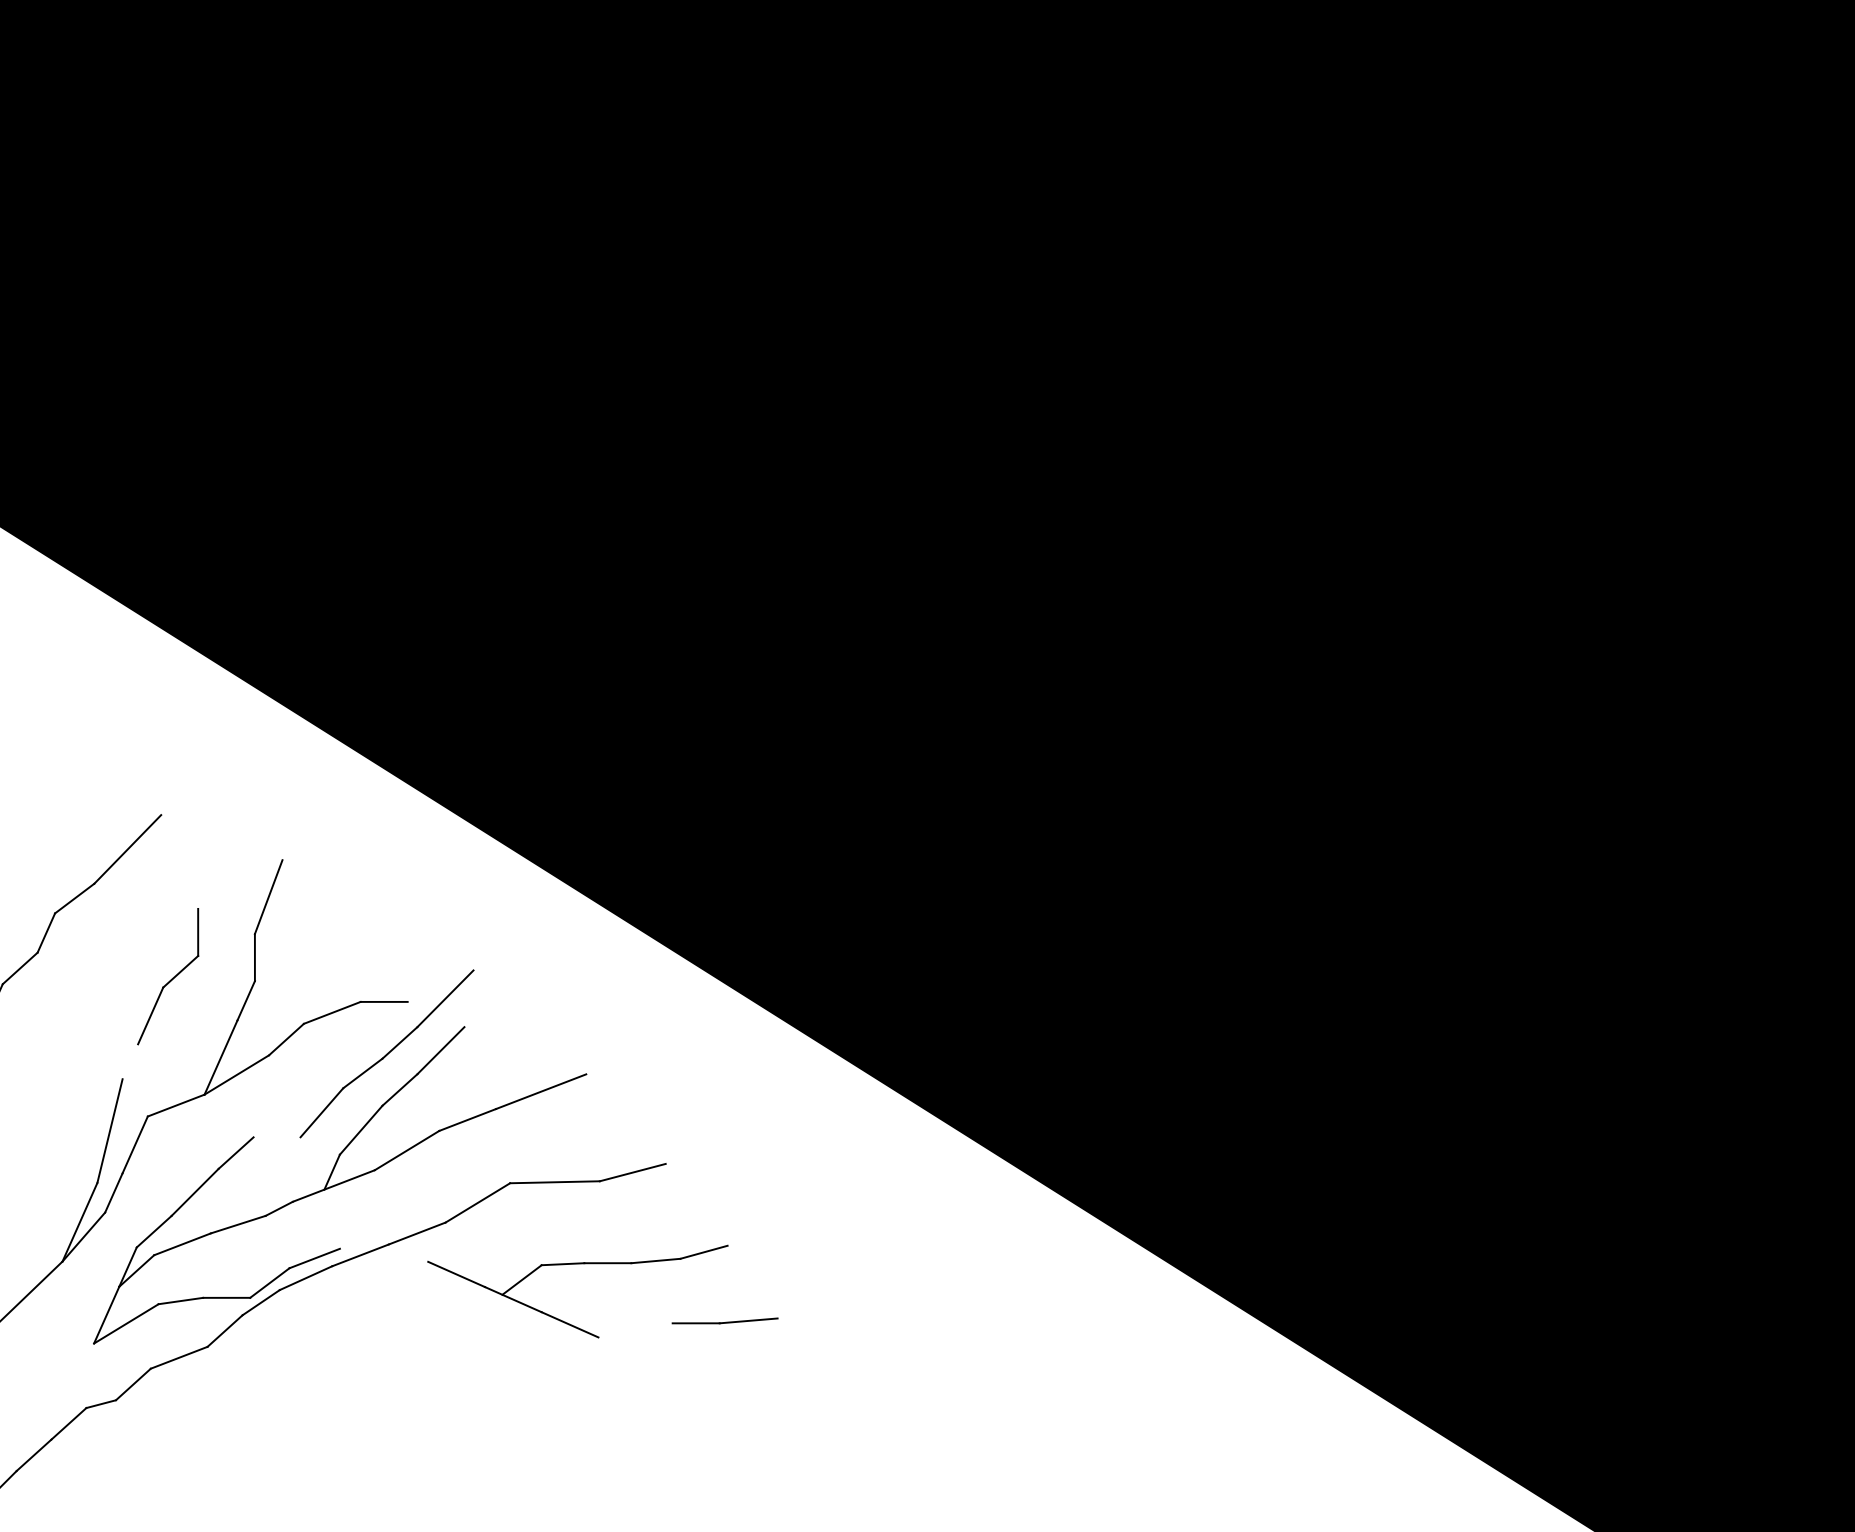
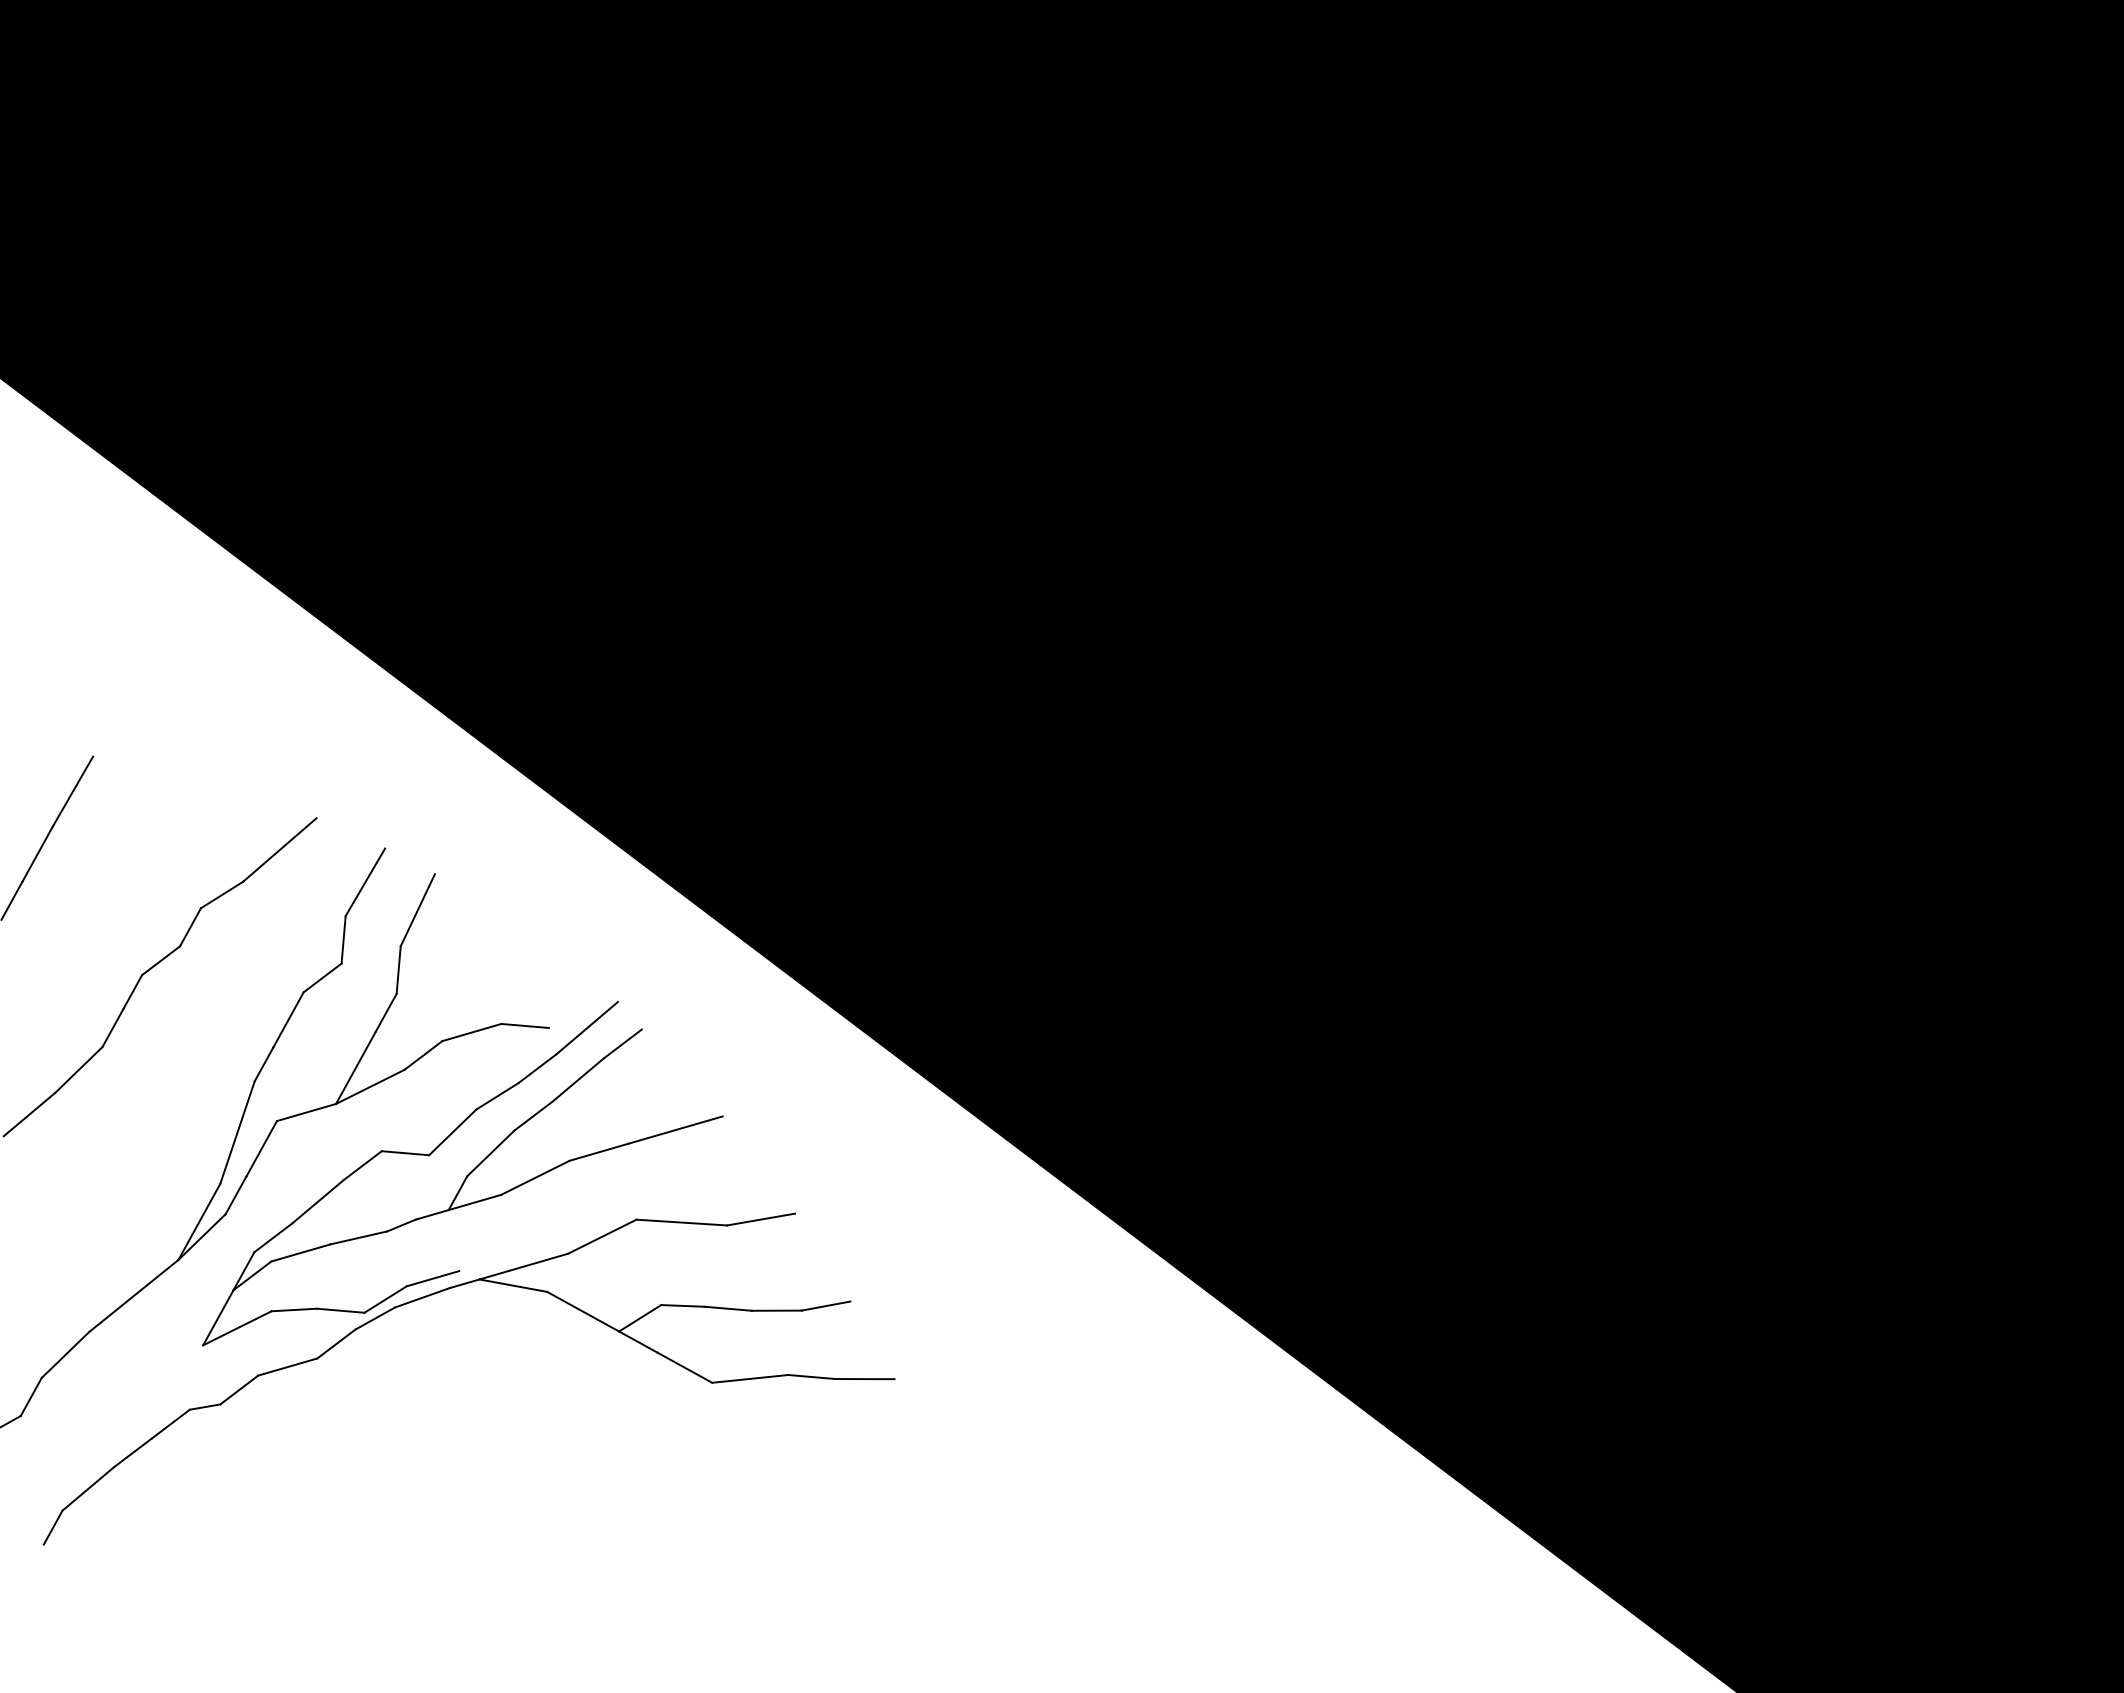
line: (214, 874) -> (365, 882), added
line: (481, 1010) -> (622, 1043), added
line: (129, 1061) -> (263, 1064), added
line: (277, 1137) -> (405, 1153), added
line: (394, 1258) -> (513, 1285), added
line: (635, 1329) -> (750, 1378), added

